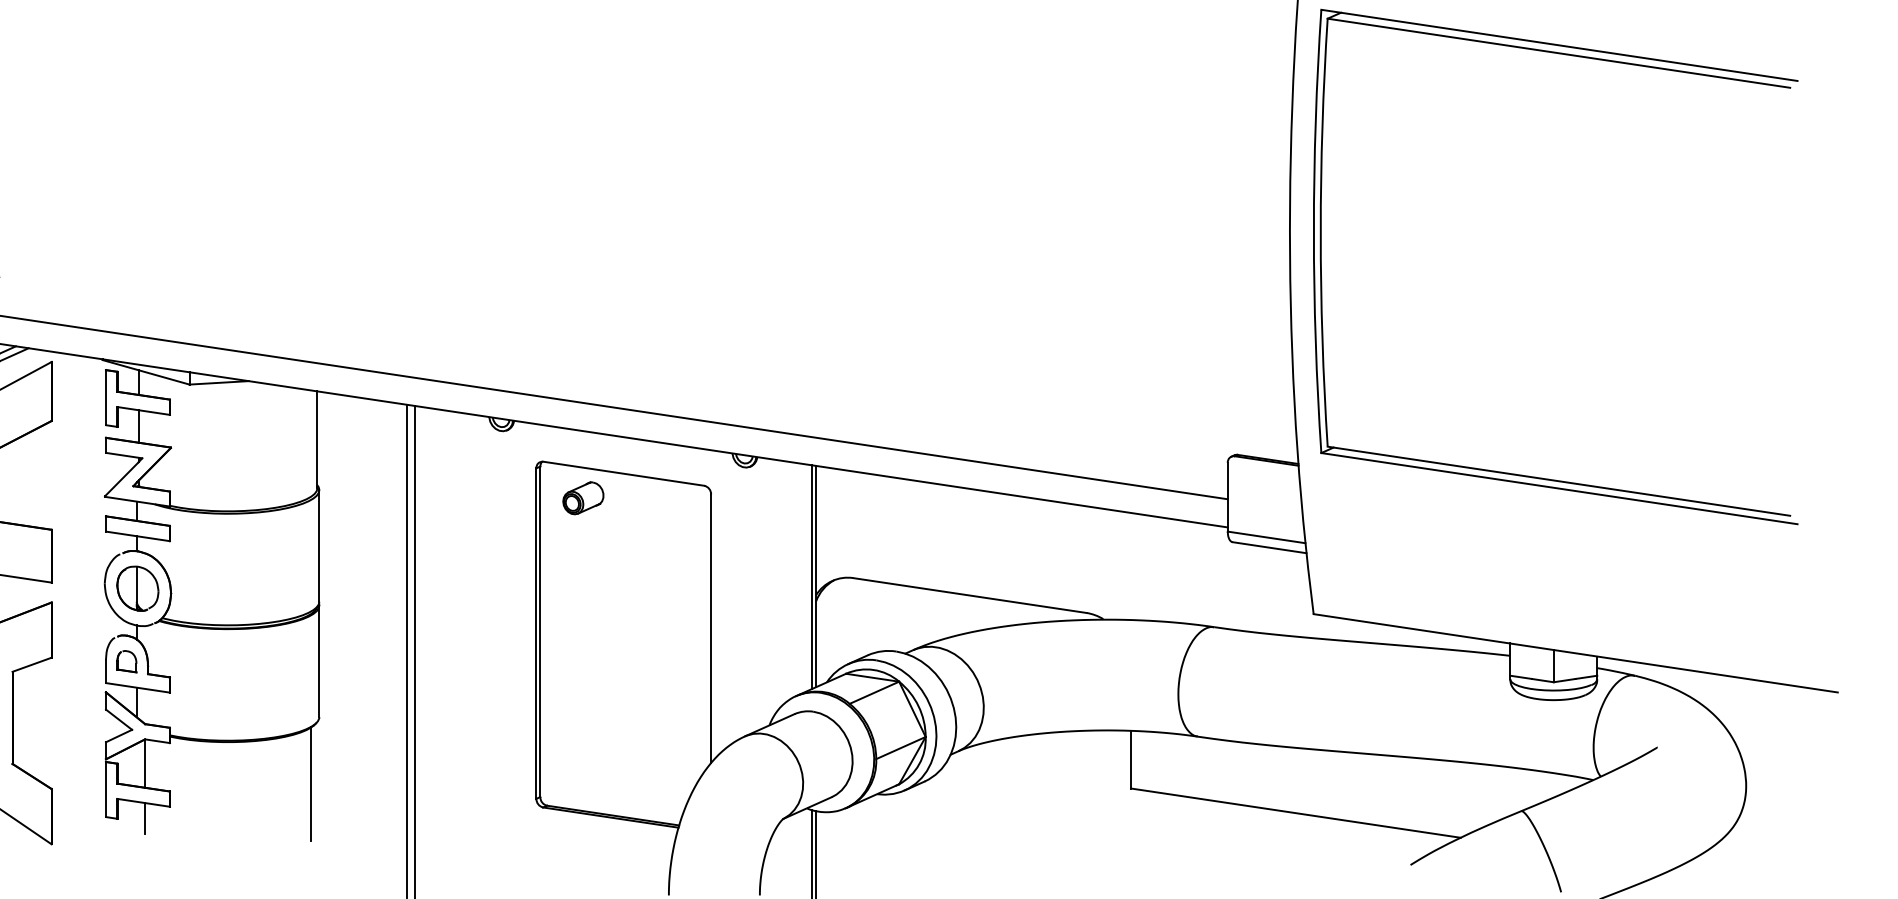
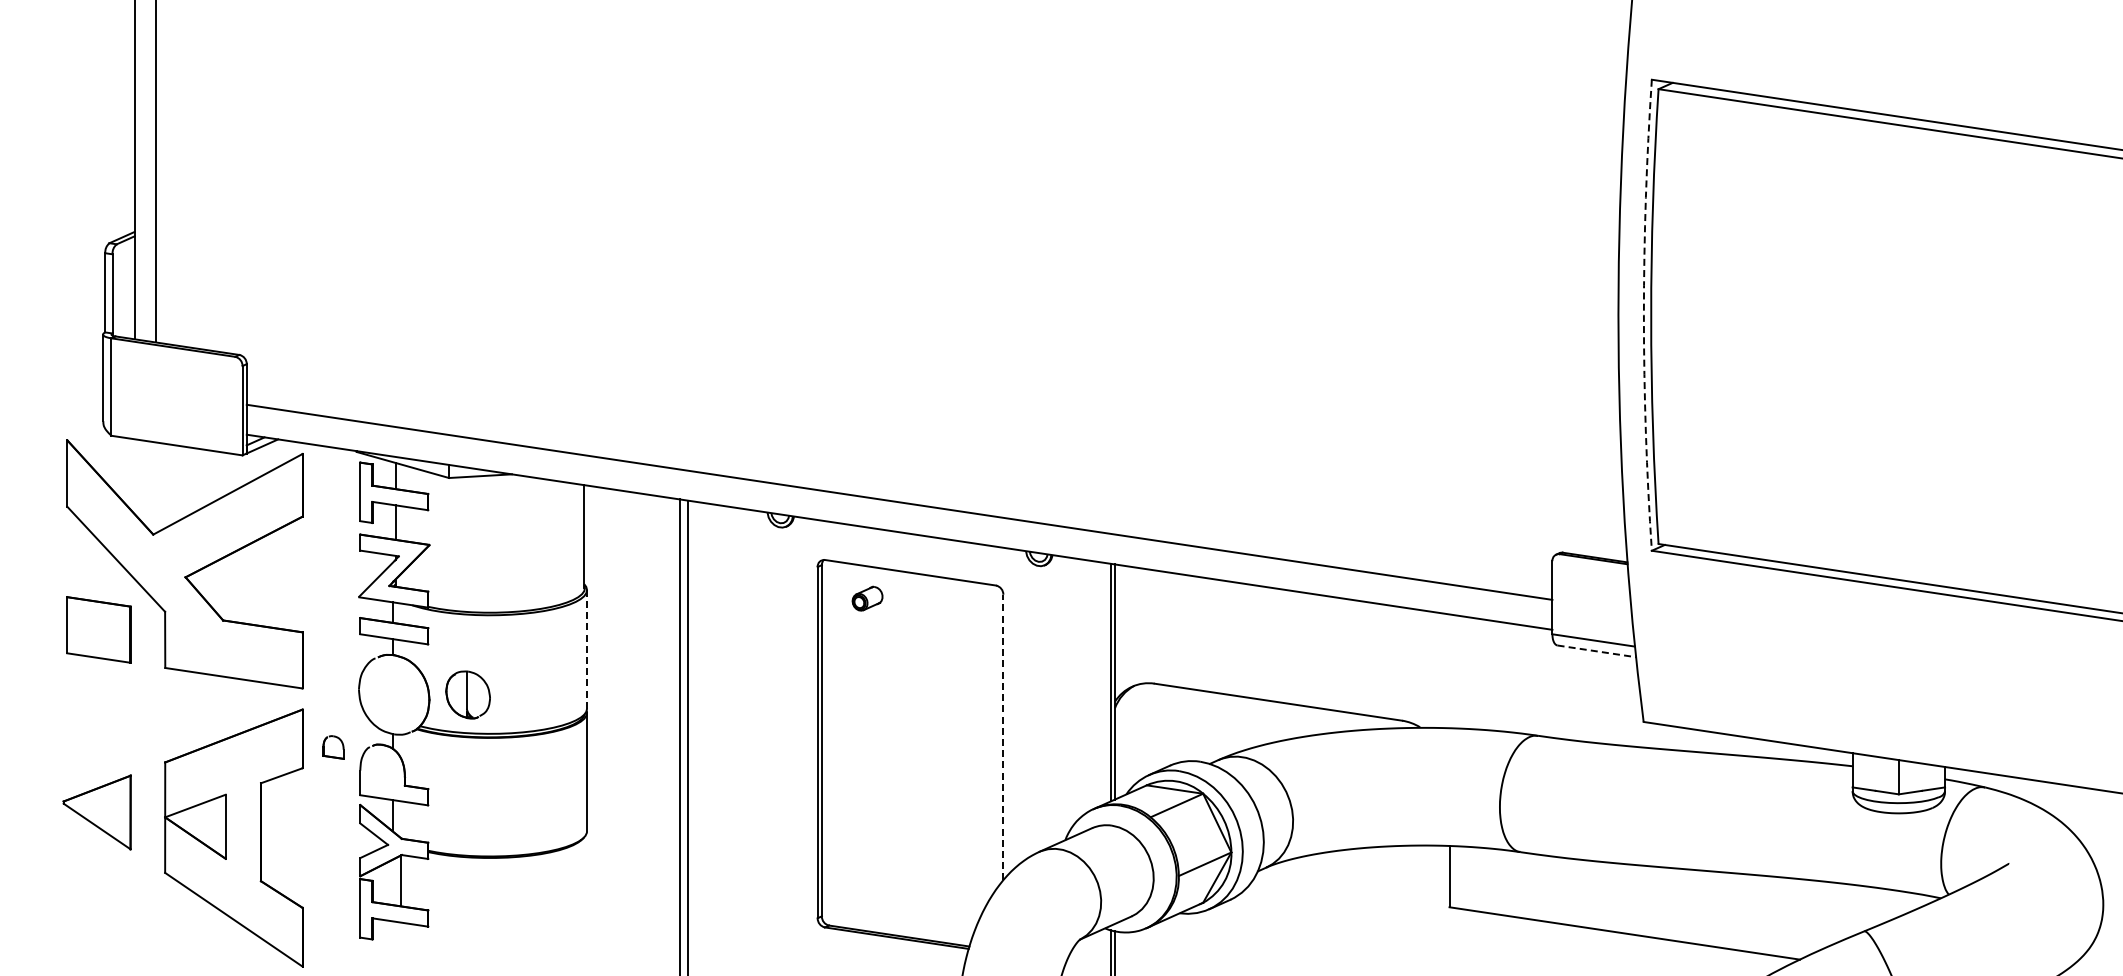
arc: (1313, 231) -> (1643, 315), solid -> dashed
part: (583, 497) -> (867, 598), size x0.7
line: (319, 545) -> (587, 648), solid -> dashed
line: (1269, 547) -> (1596, 651), solid -> dashed
part: (137, 588) -> (467, 694), moved
line: (711, 628) -> (1003, 737), solid -> dashed
part: (126, 661) -> (333, 747), moved
line: (311, 784) -> (578, 902), removed
line: (144, 818) -> (401, 939), removed

